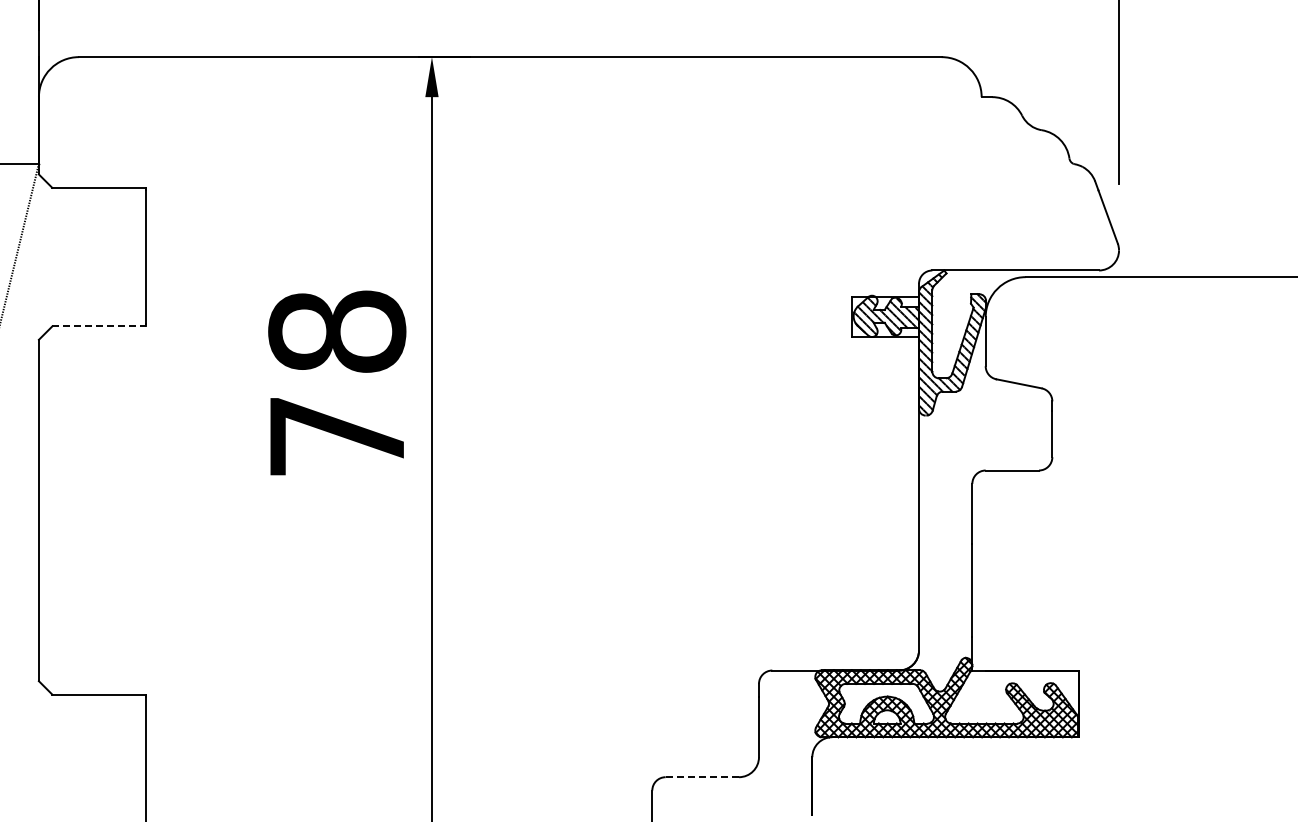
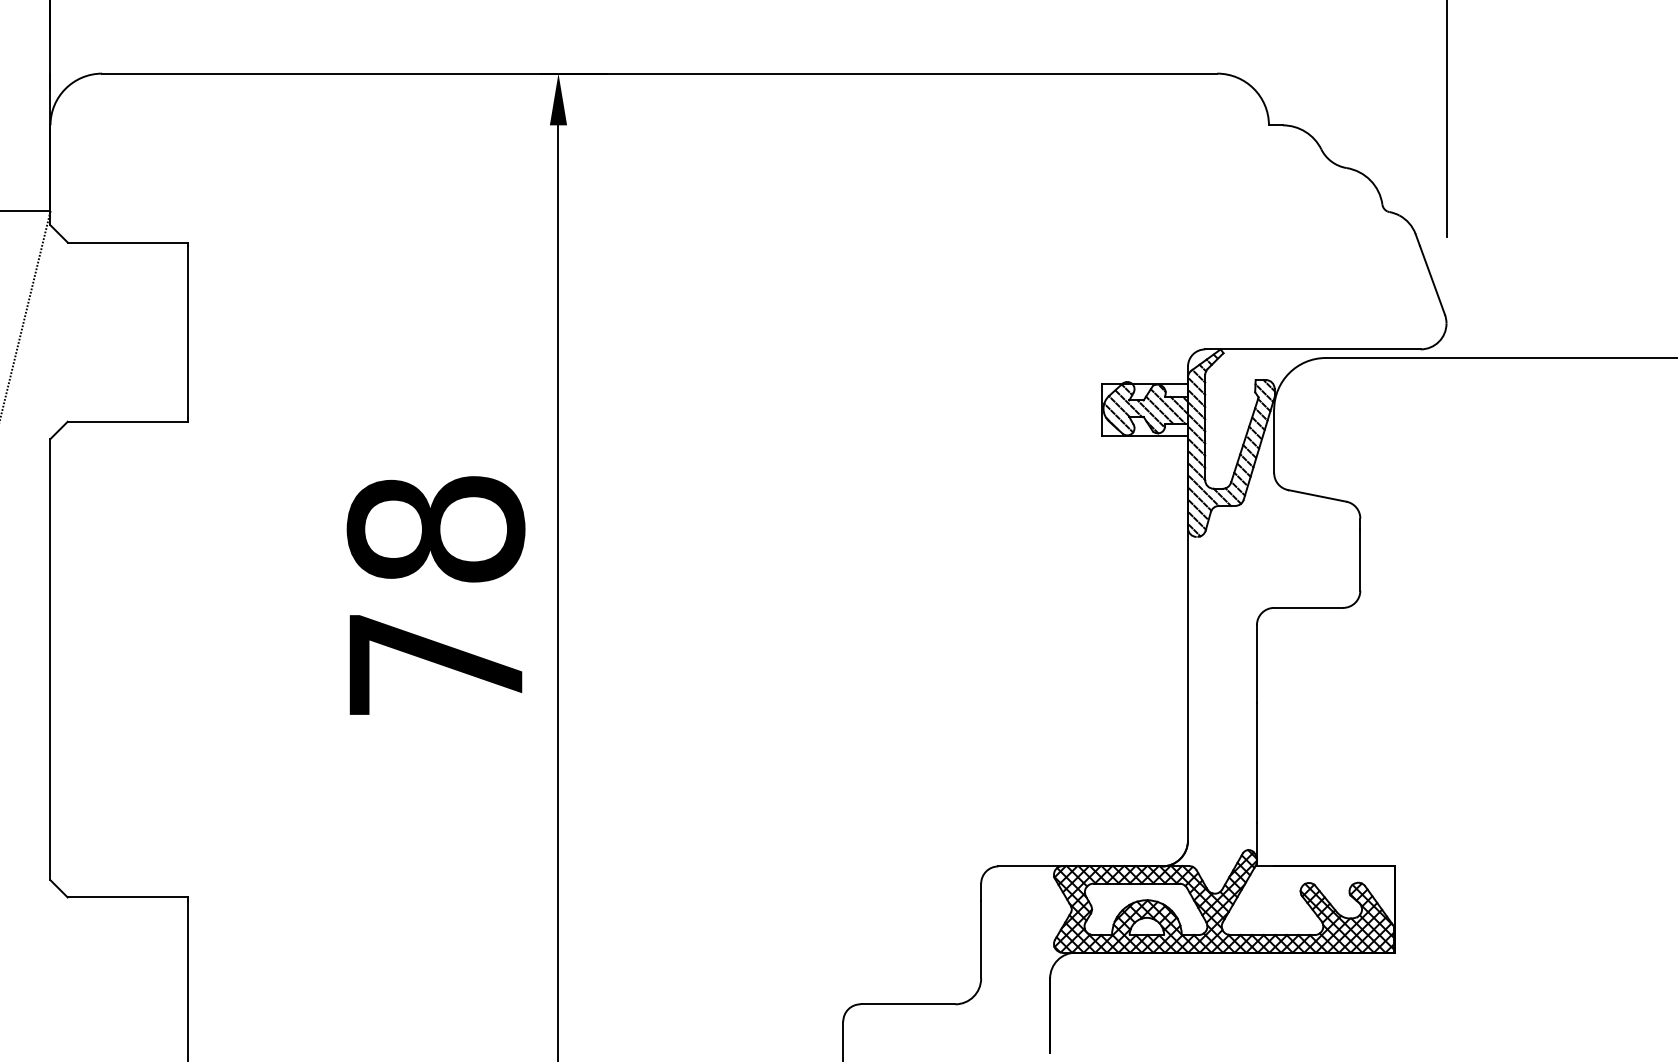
line: (98, 326) -> (127, 421), dashed -> solid
text: (337, 382) -> (436, 594), moved
line: (702, 777) -> (908, 1004), dashed -> solid

